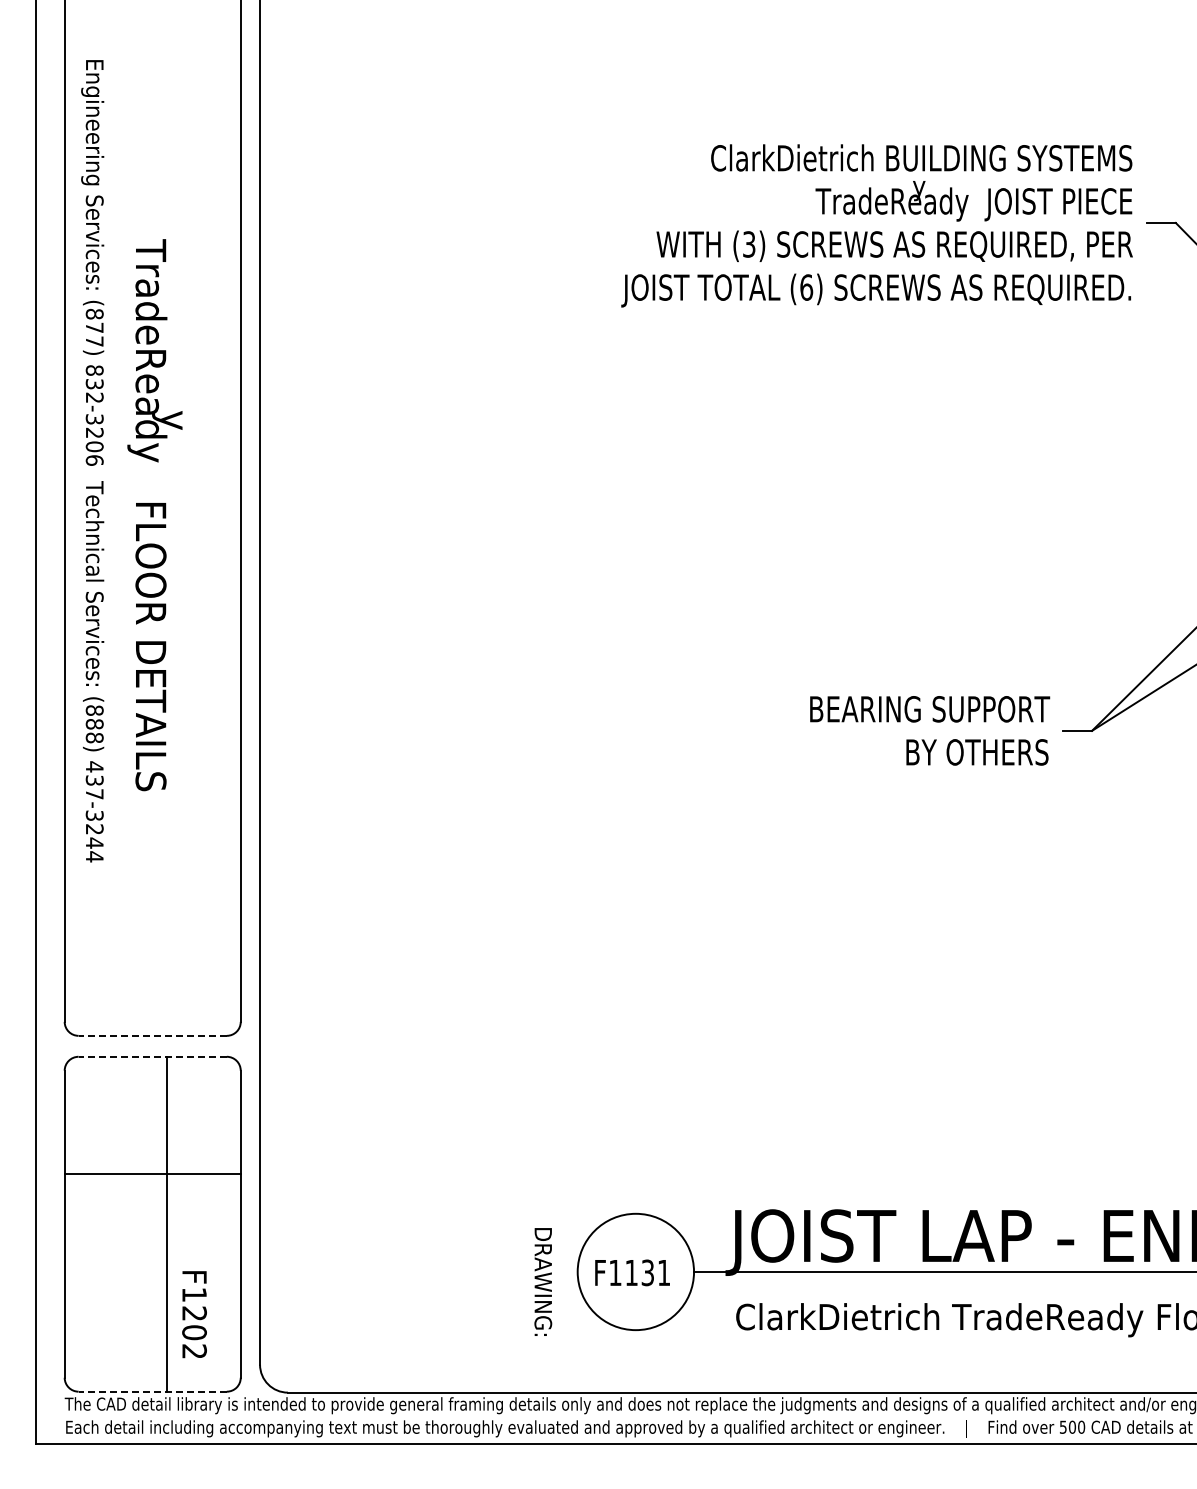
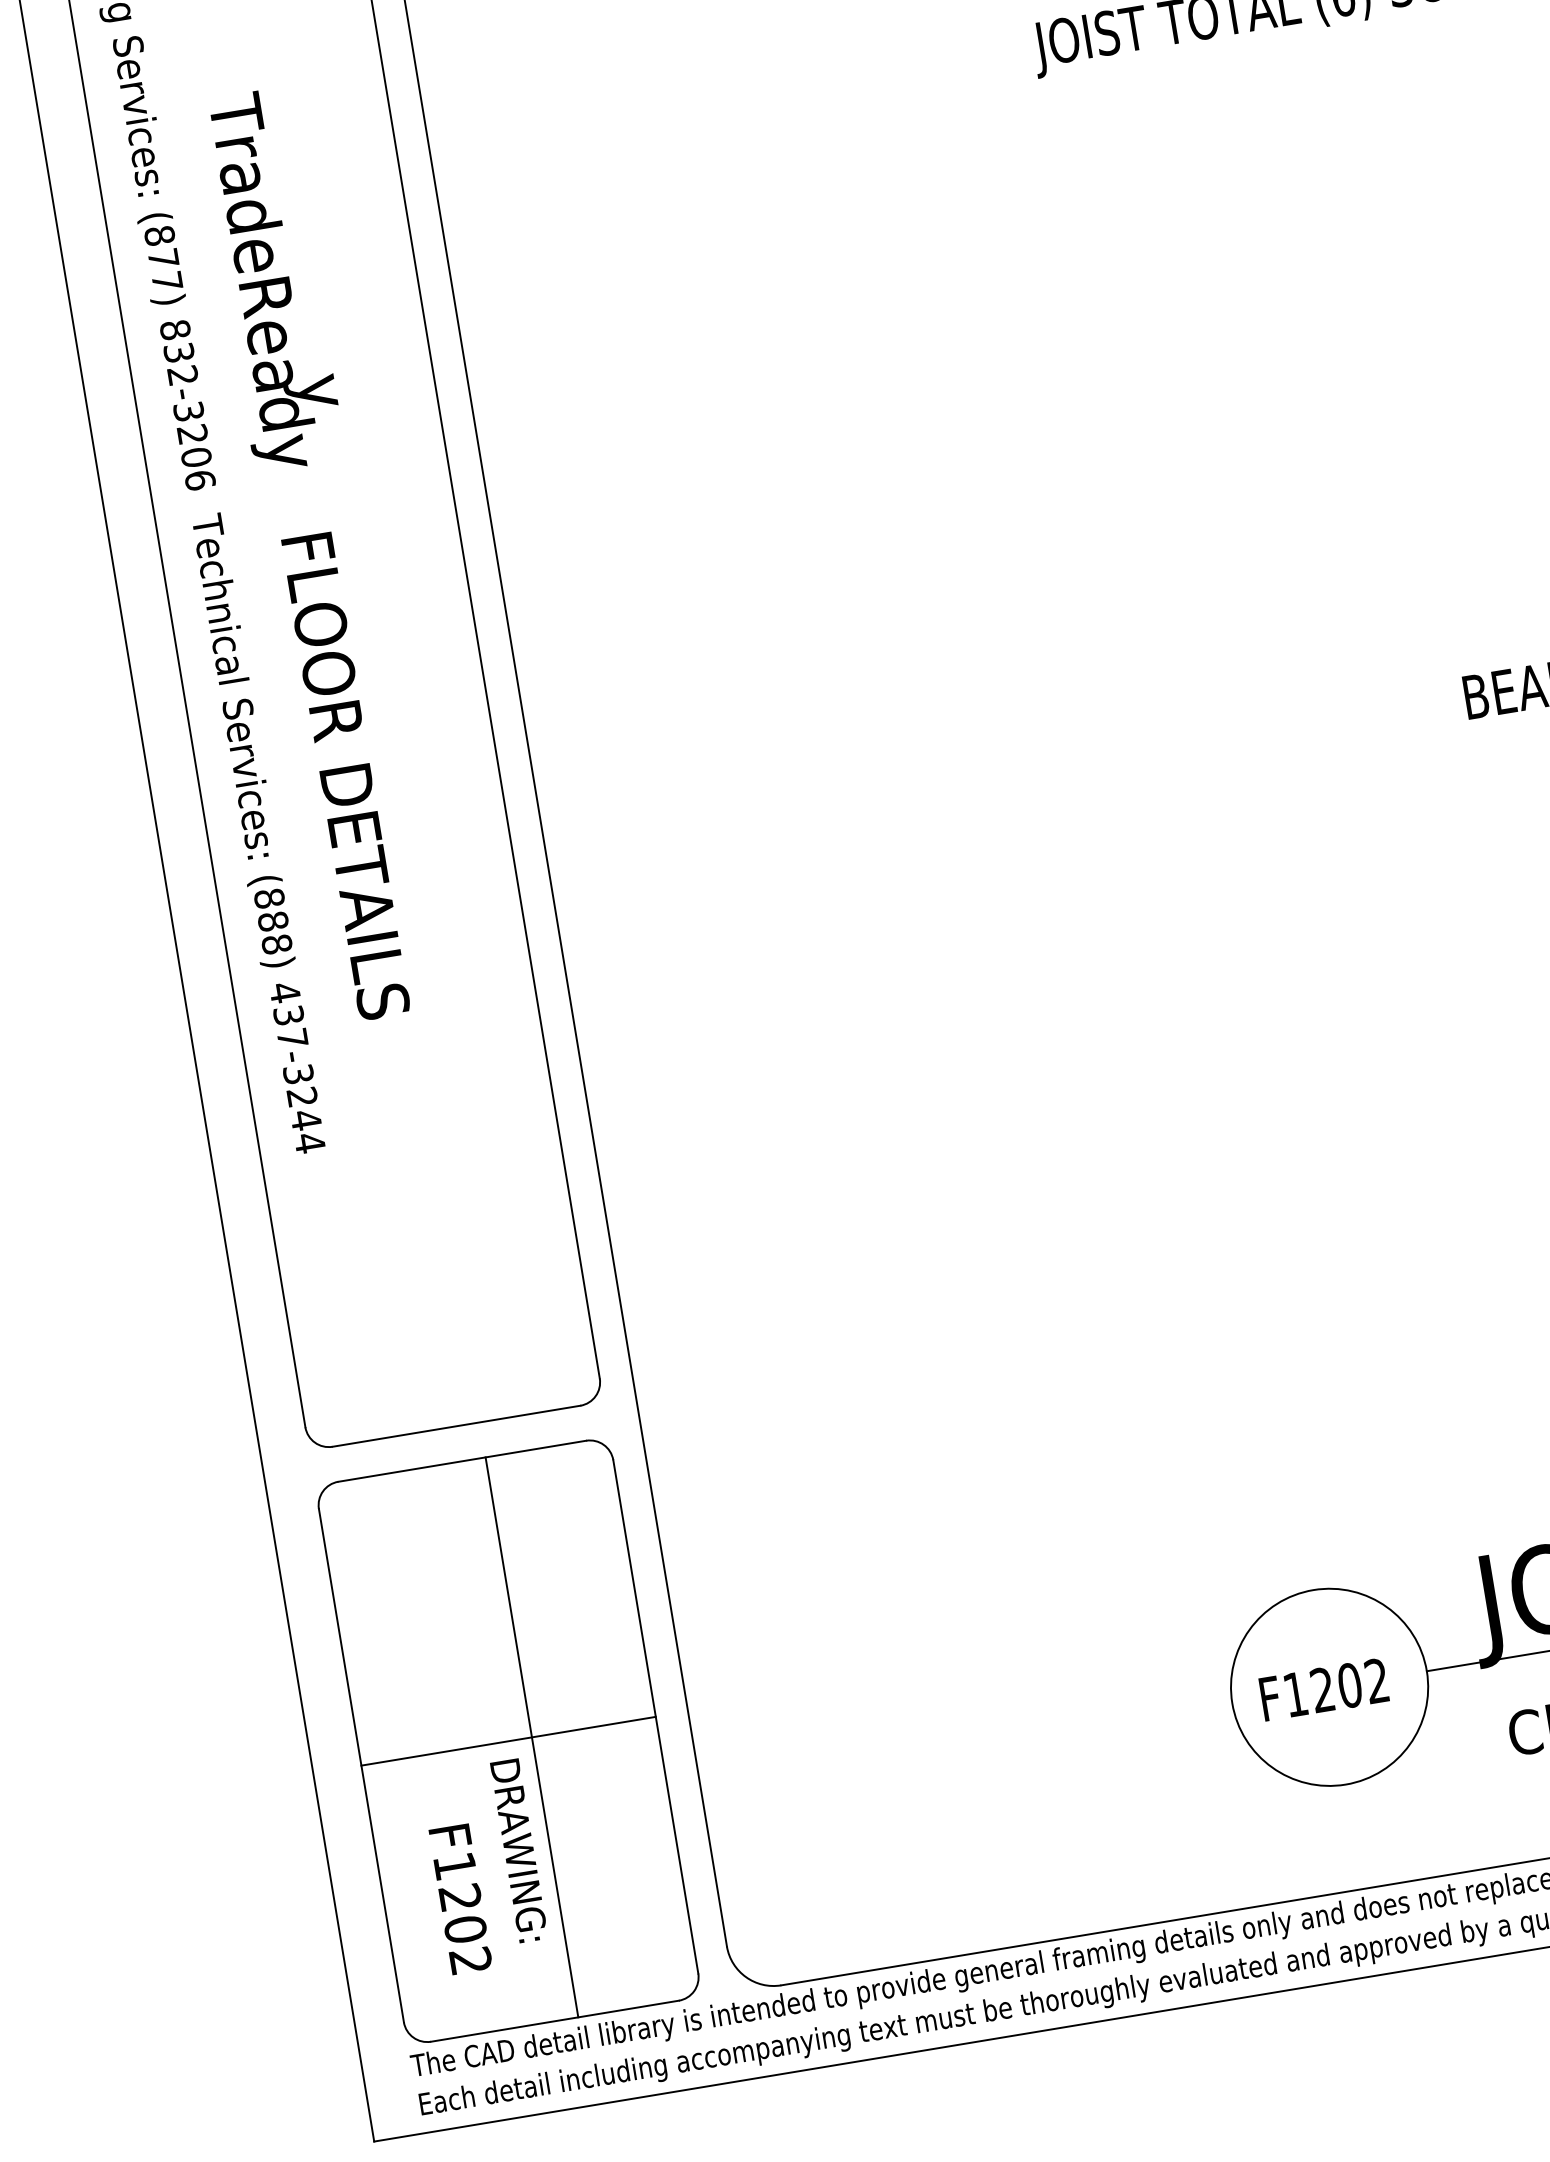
line: (152, 1035) -> (455, 1425), dashed -> solid
line: (152, 1056) -> (461, 1460), dashed -> solid
line: (152, 1174) -> (508, 1741), moved
text: (647, 1272) -> (1349, 1684), F1131 -> F1202
text: (543, 1281) -> (519, 1849), moved
text: (194, 1314) -> (460, 1899), moved
line: (152, 1391) -> (554, 2020), dashed -> solid

